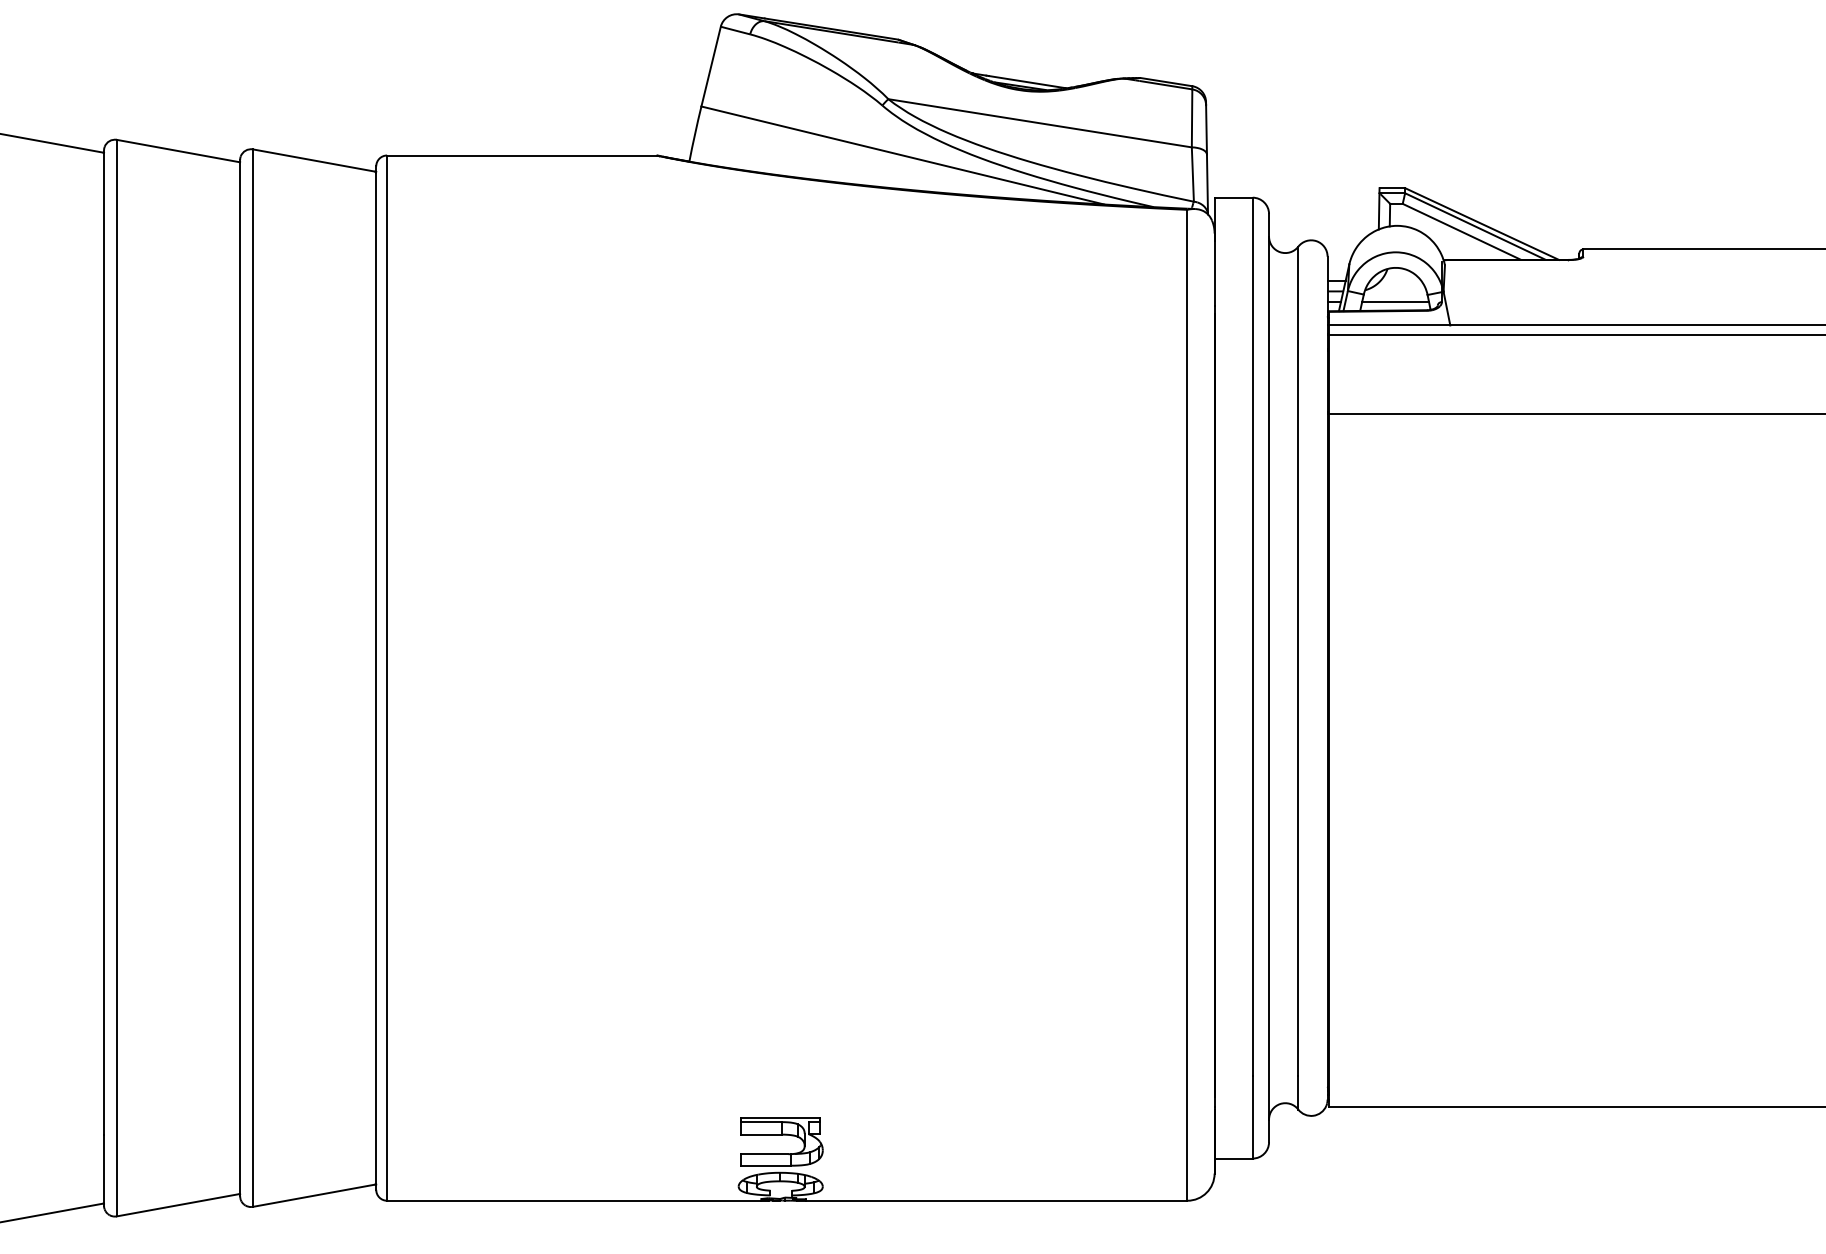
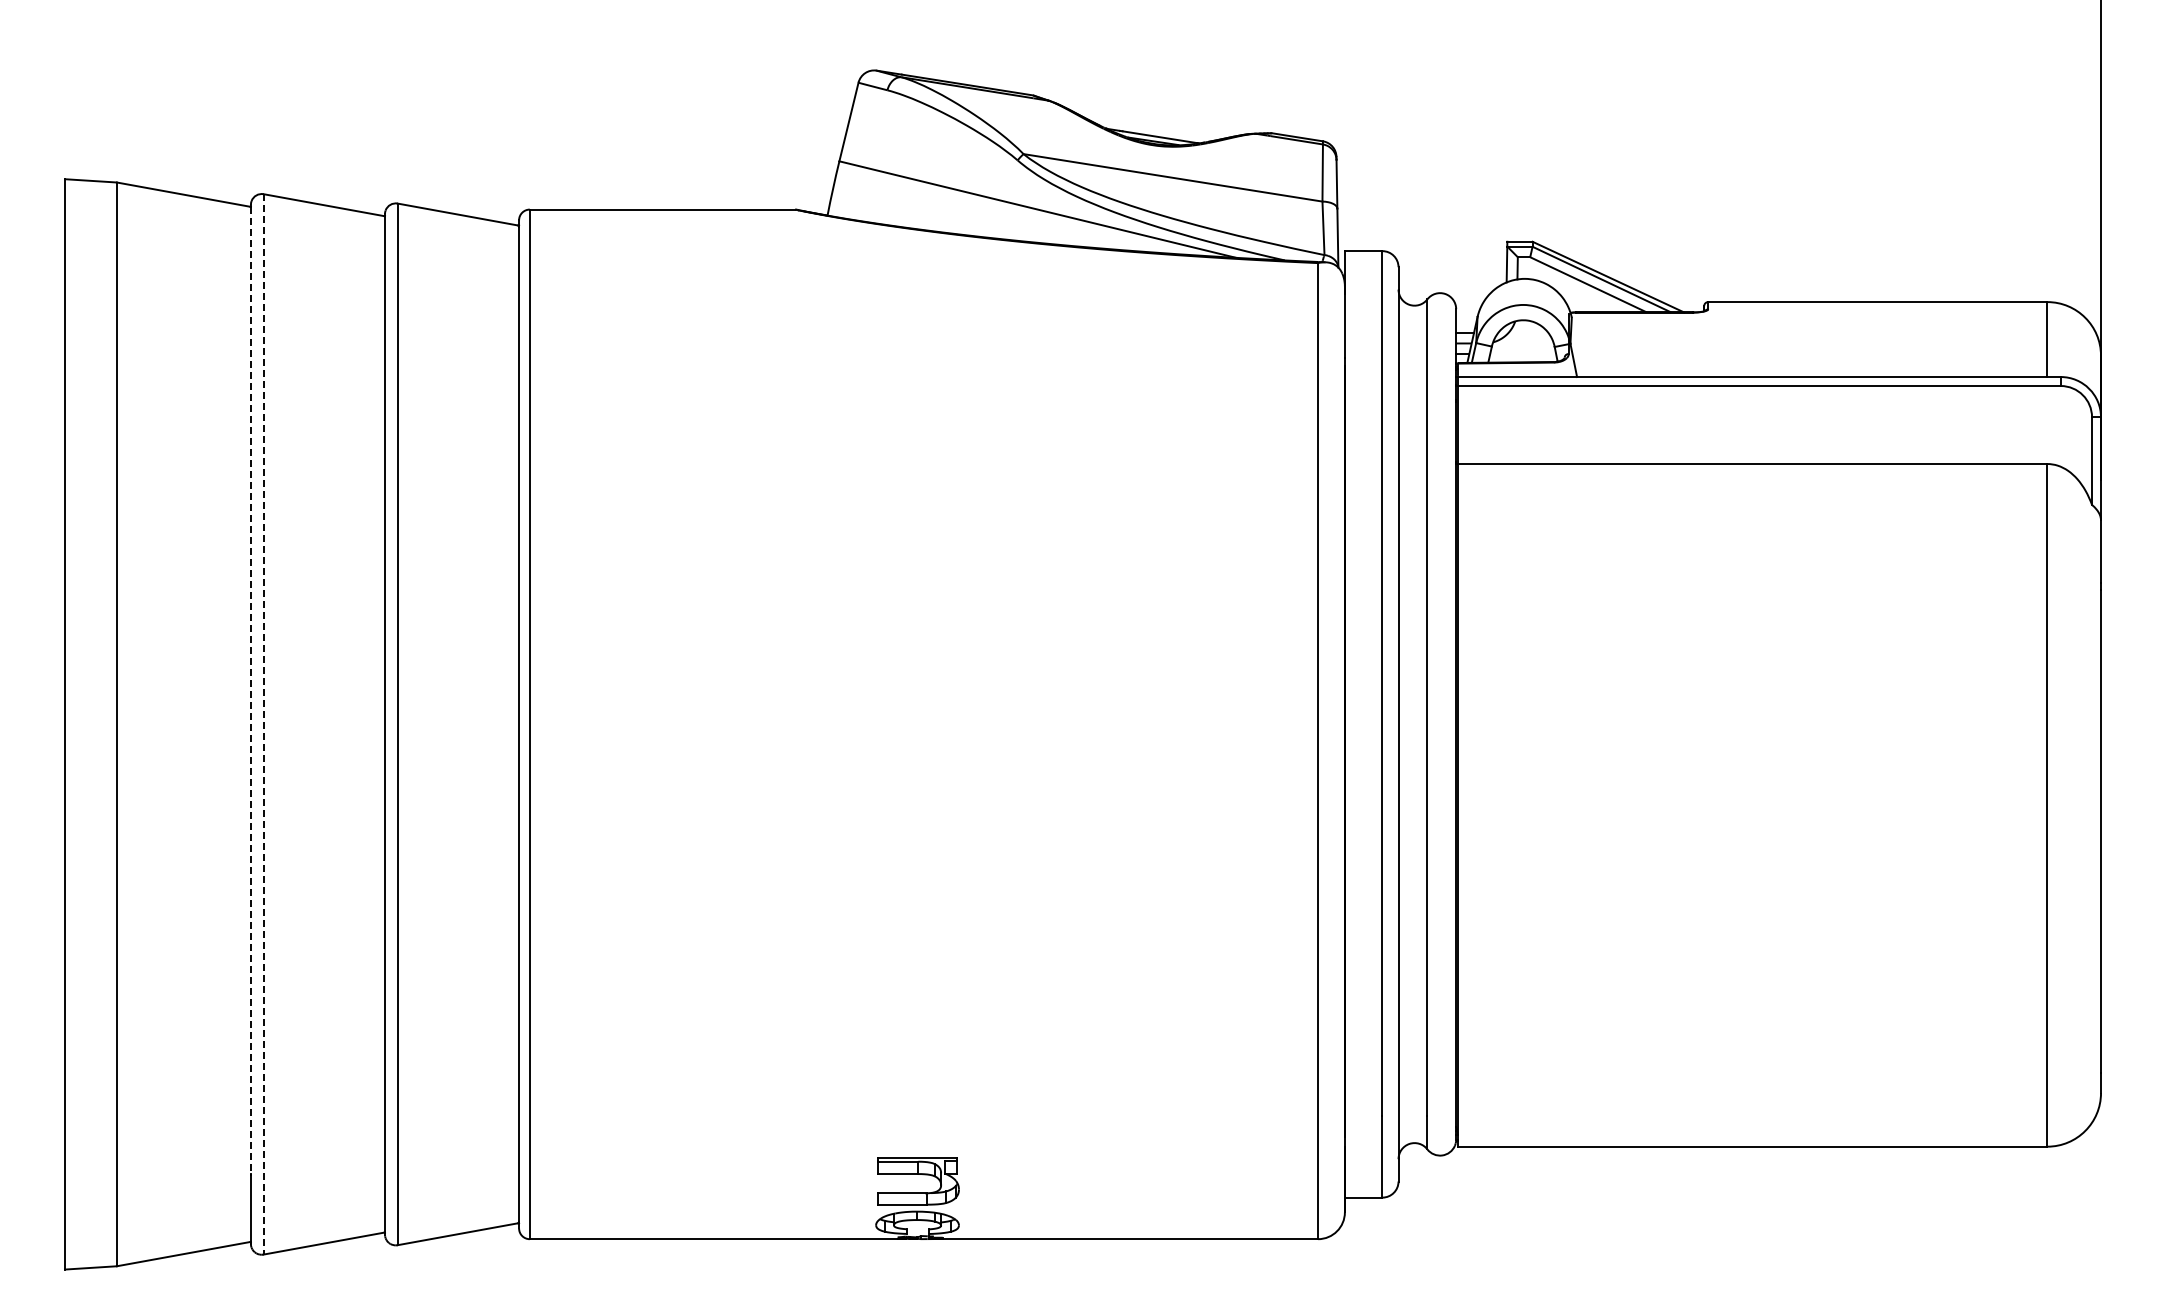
line: (1395, 302) -> (1523, 354), removed
line: (103, 643) -> (250, 690), solid -> dashed
line: (116, 678) -> (263, 724), solid -> dashed

